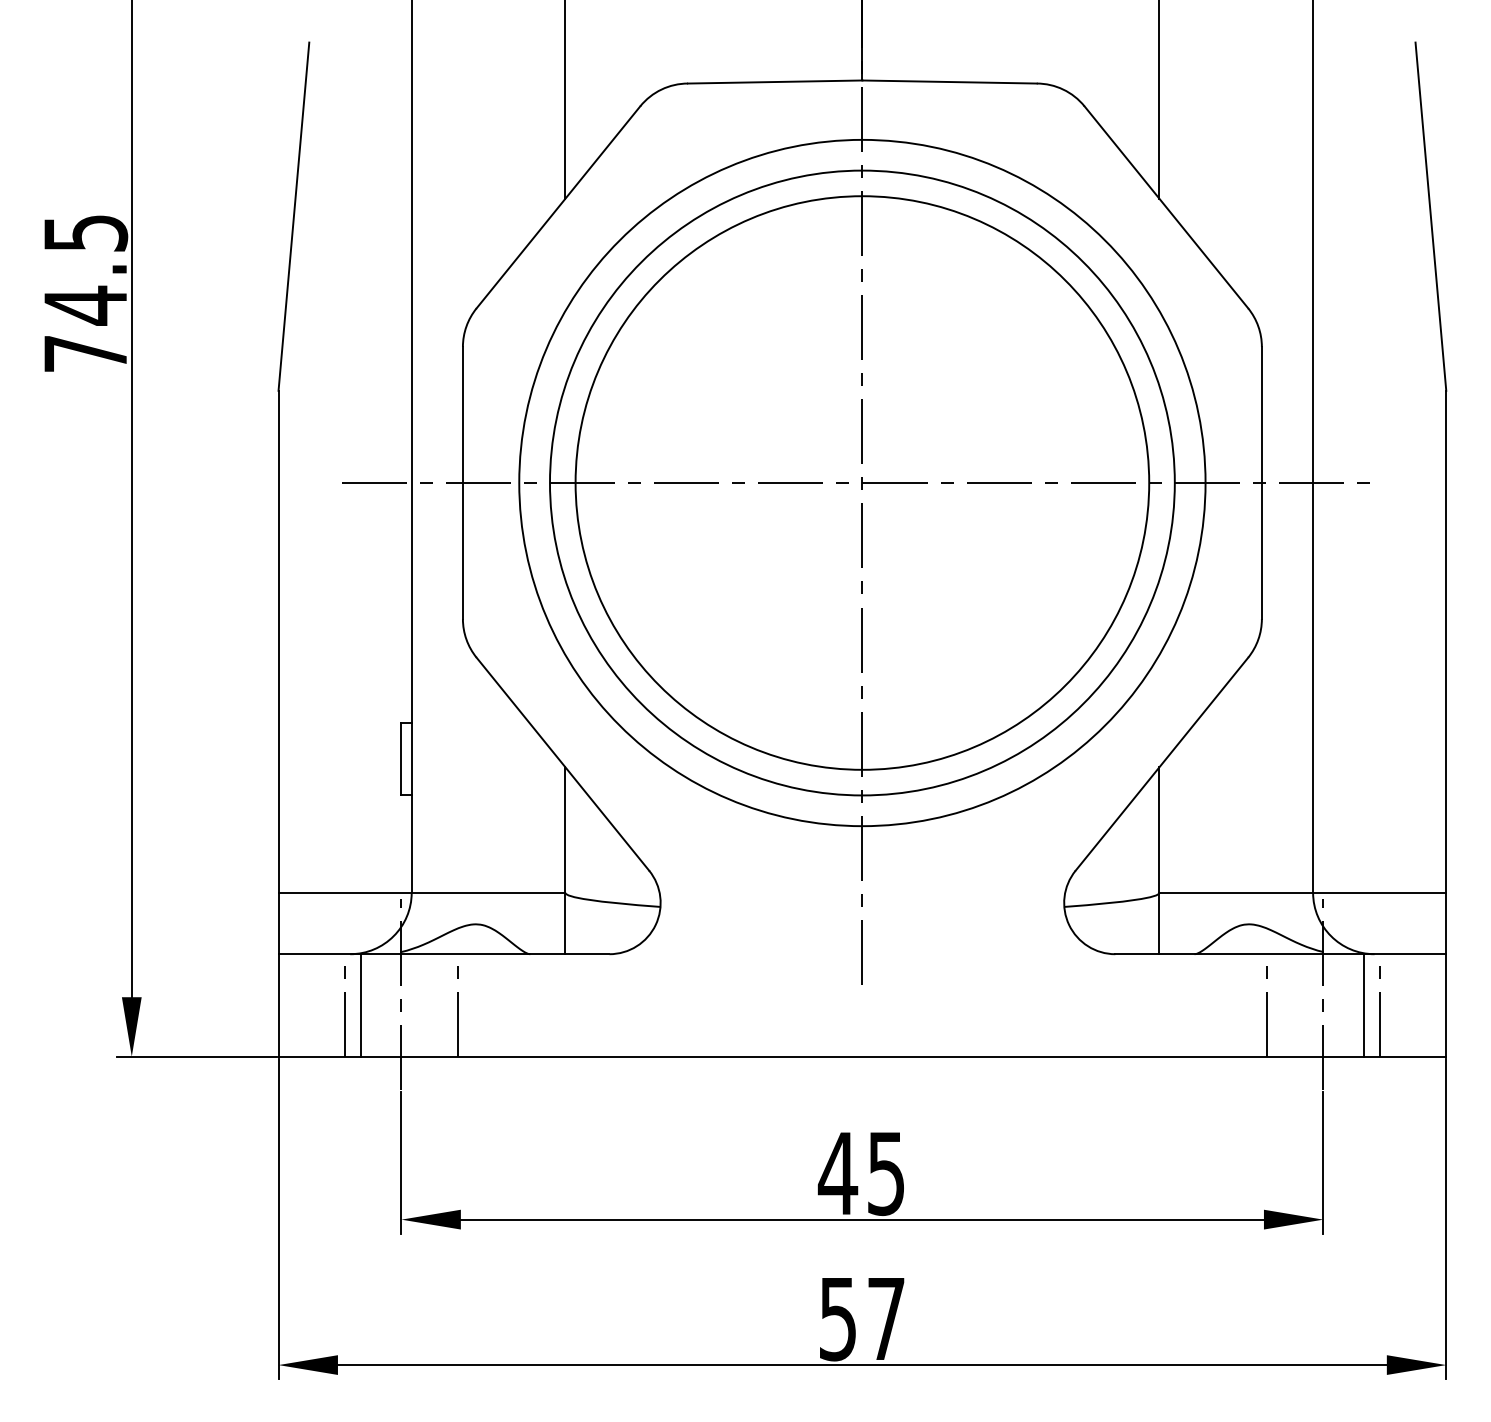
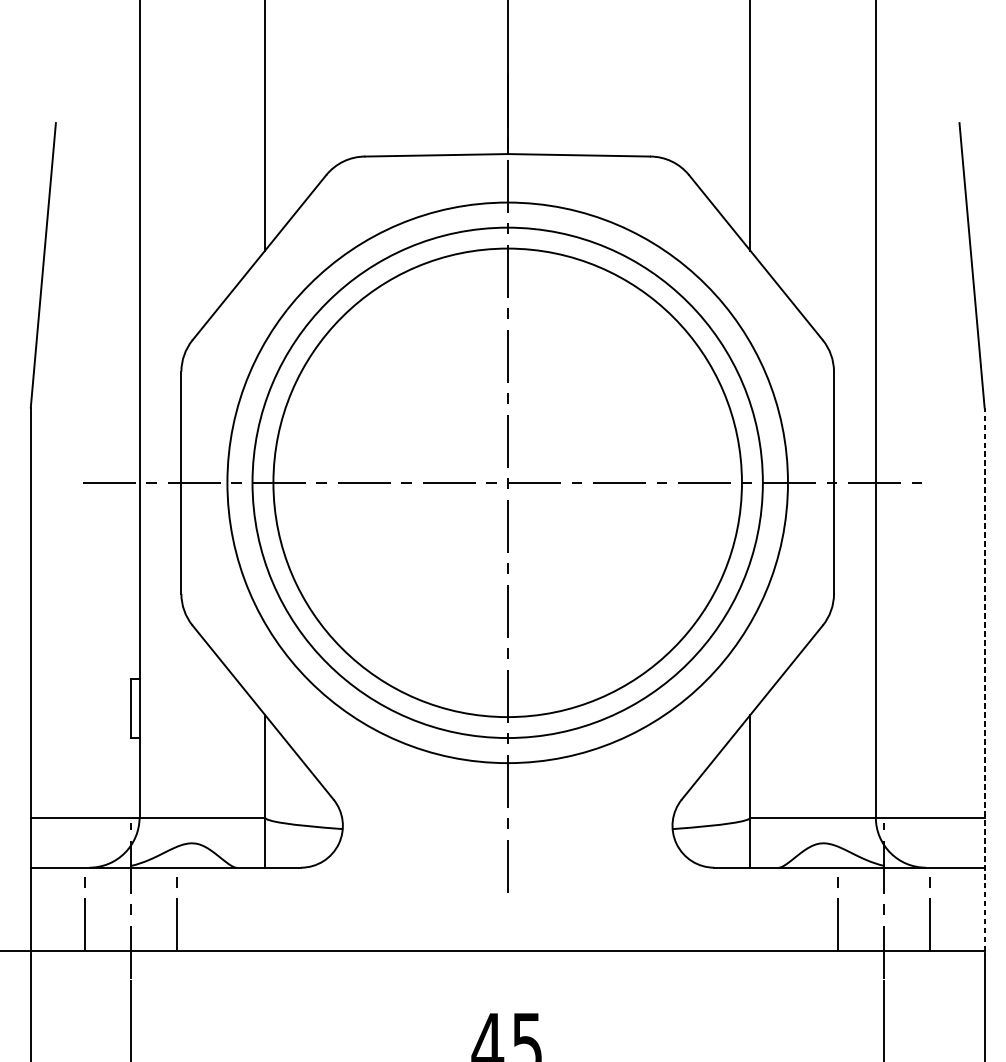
line: (1446, 723) -> (984, 679), solid -> dashed
line: (360, 1005) -> (97, 909), removed
line: (1364, 1005) -> (917, 909), removed

